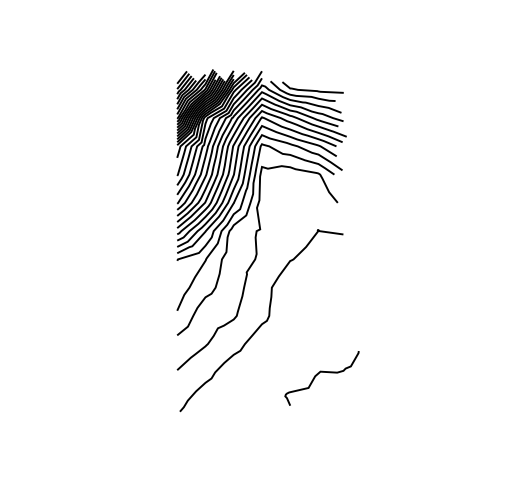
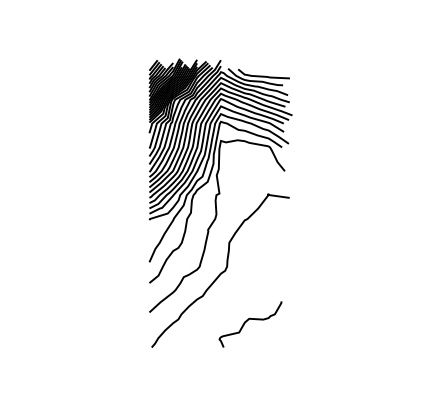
curve: (318, 374) -> (247, 321), moved

